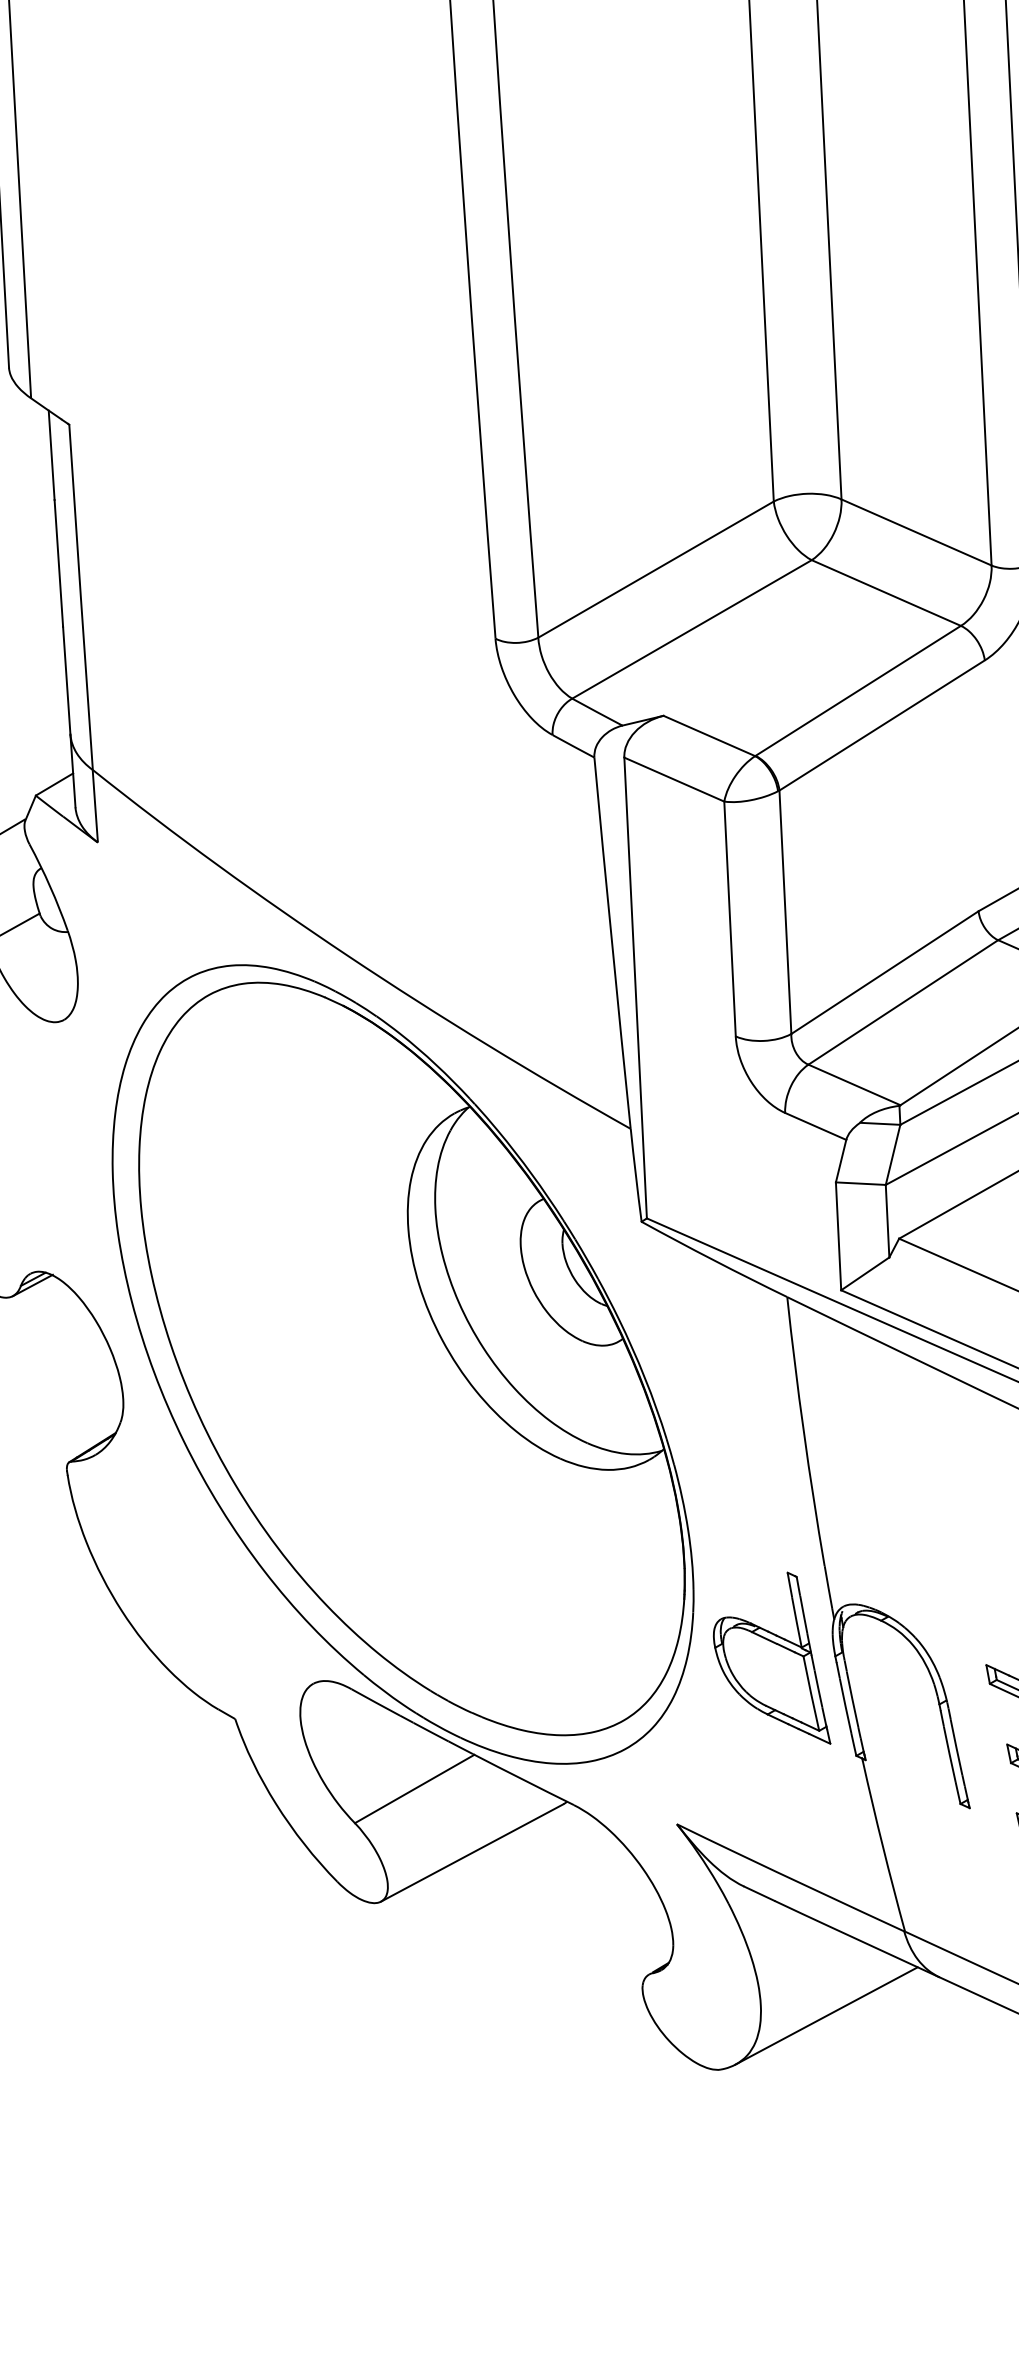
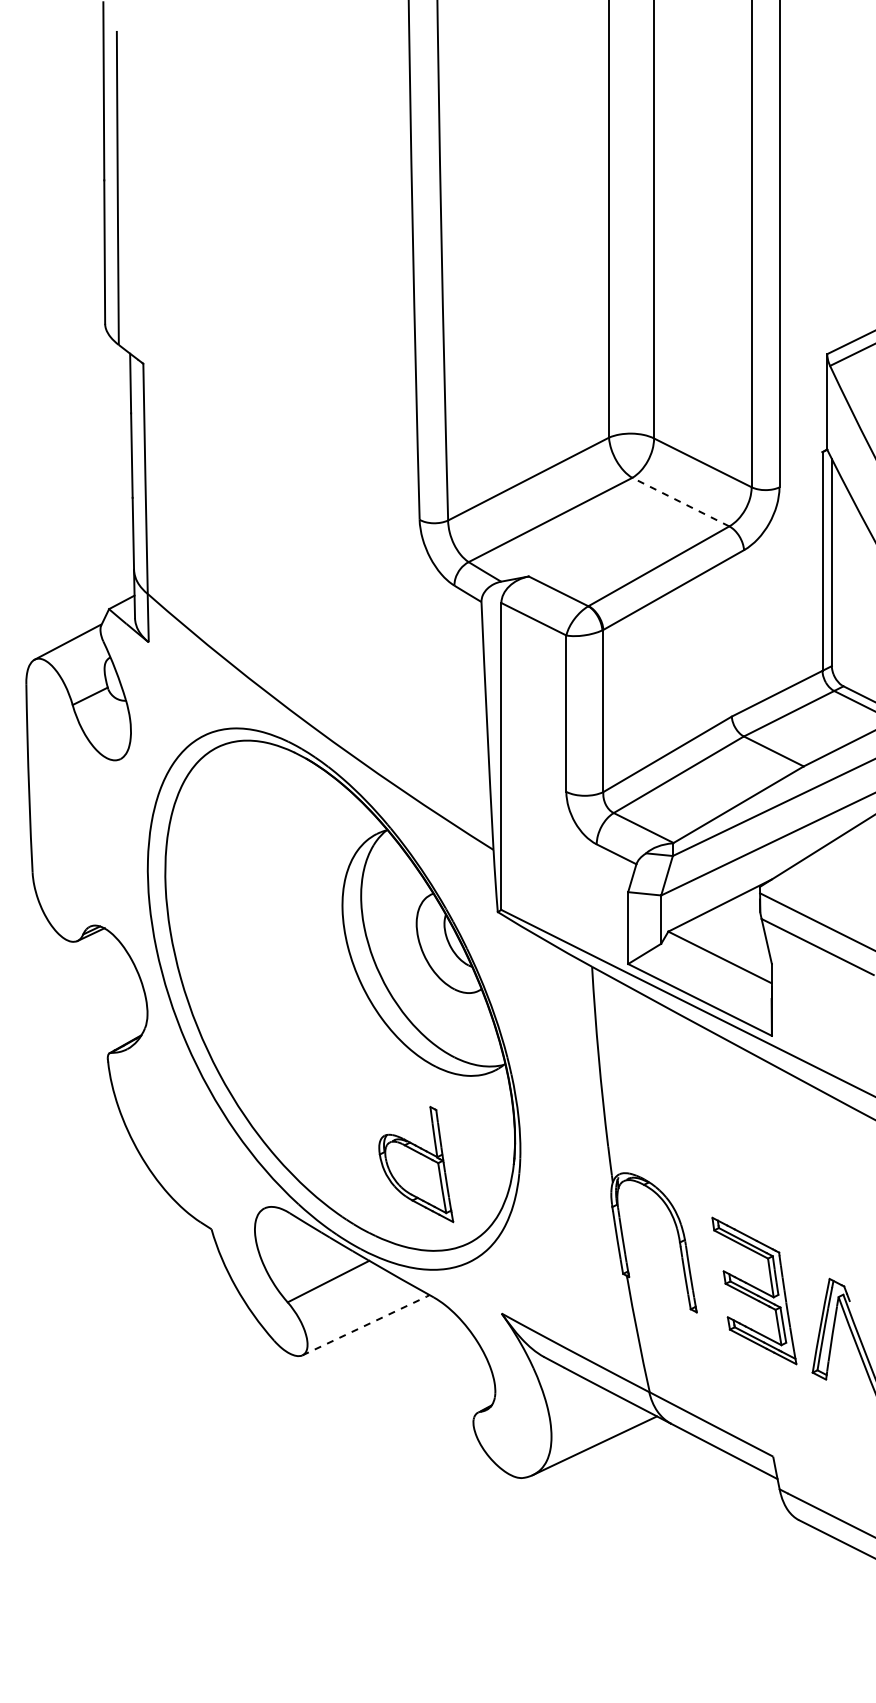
line: (885, 592) -> (680, 501), solid -> dashed
part: (770, 1660) -> (416, 1164), moved
line: (471, 1852) -> (364, 1325), solid -> dashed

